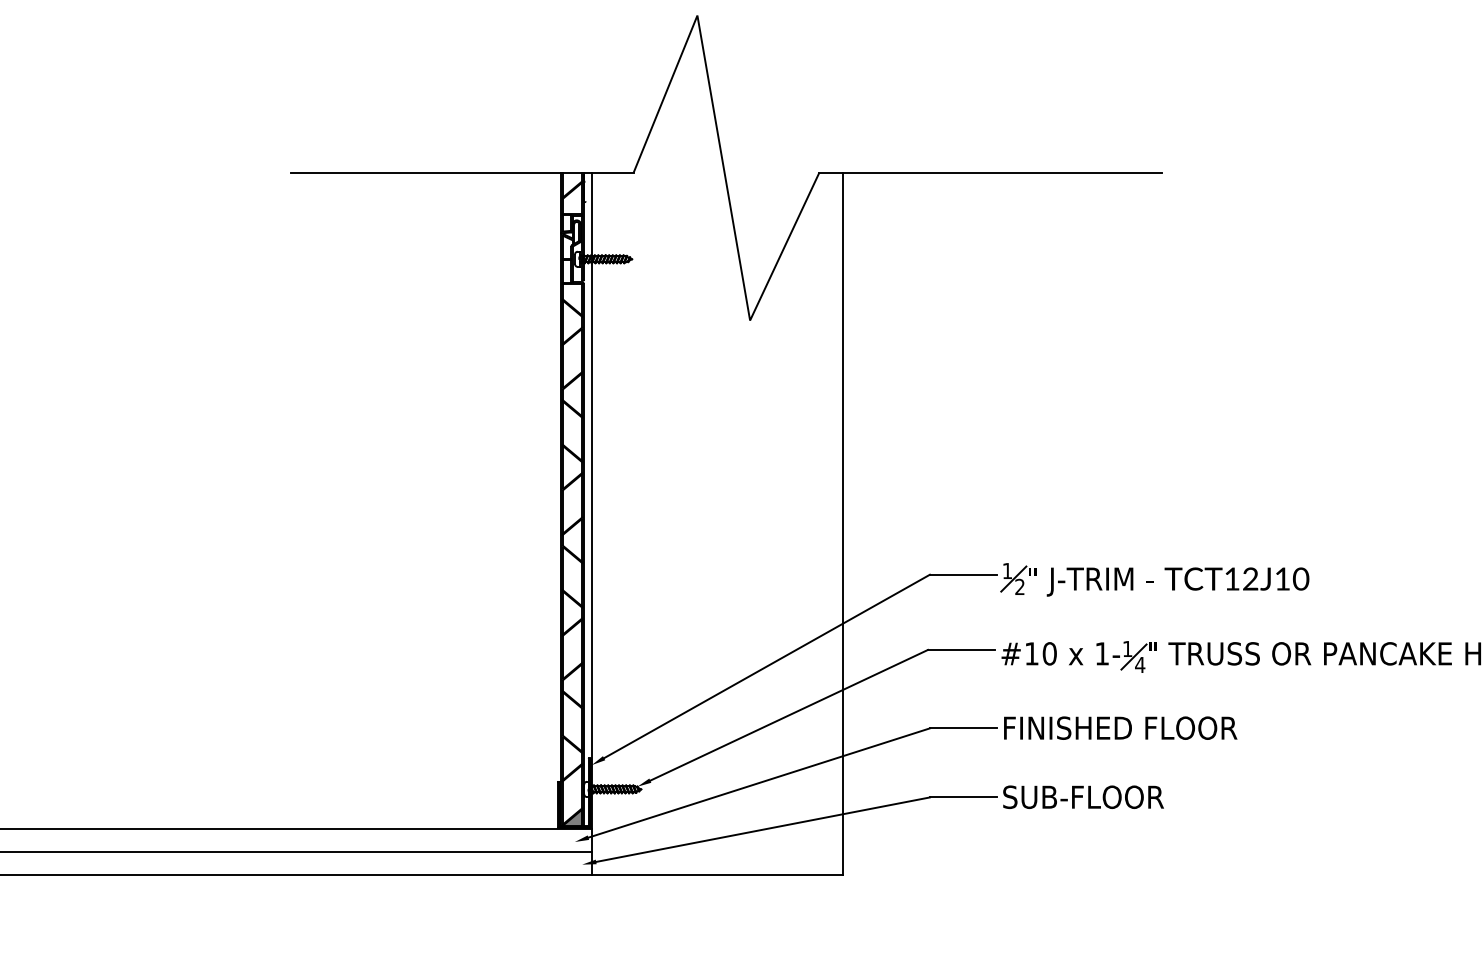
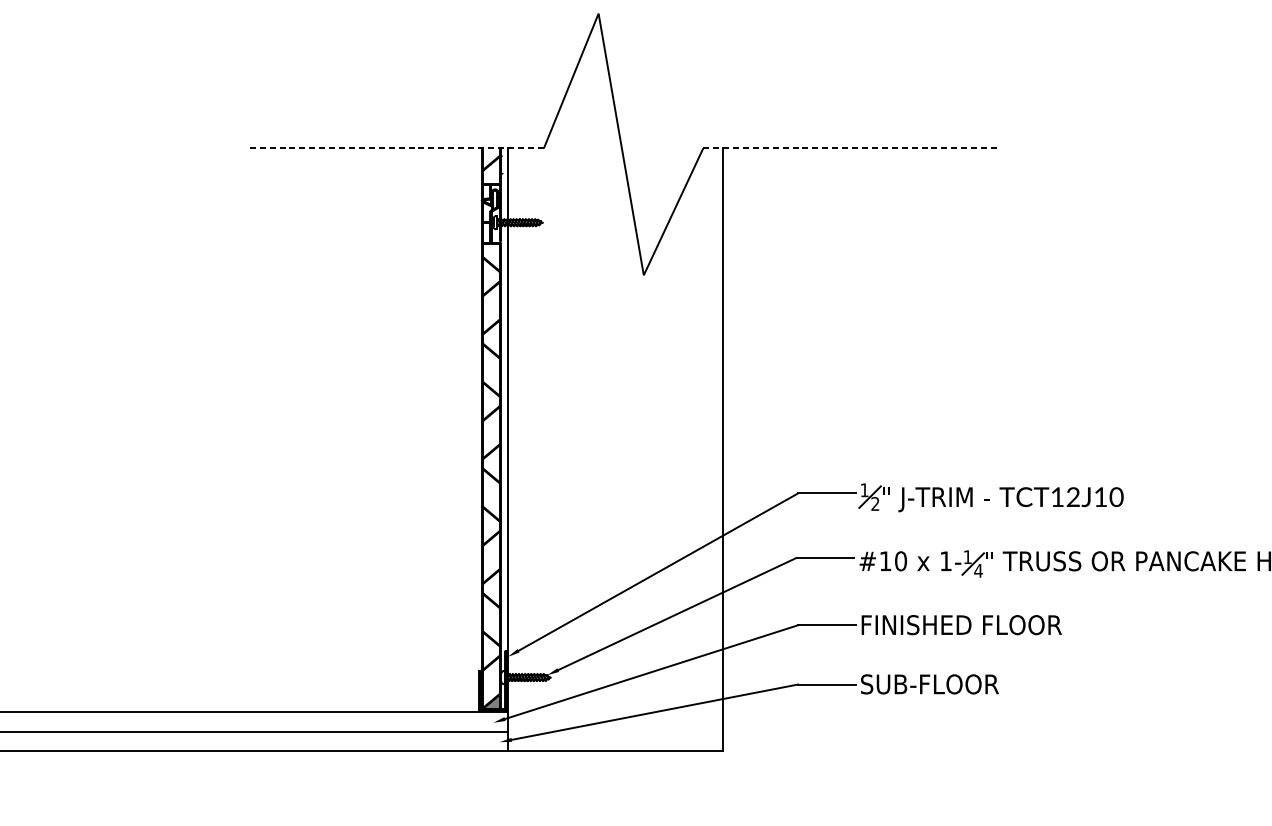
line: (462, 172) -> (397, 148), solid -> dashed
line: (991, 172) -> (850, 148), solid -> dashed

